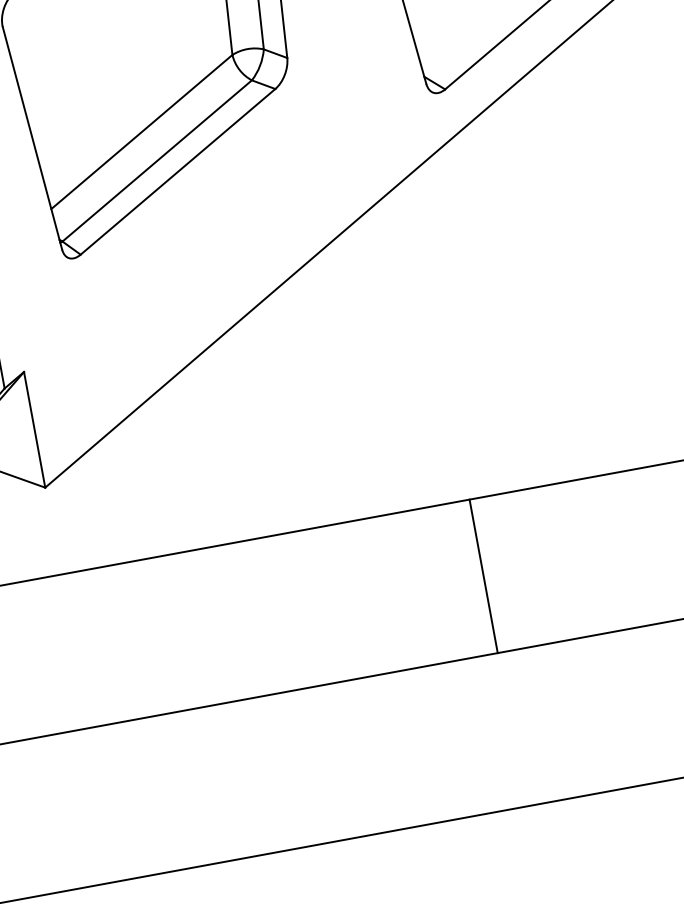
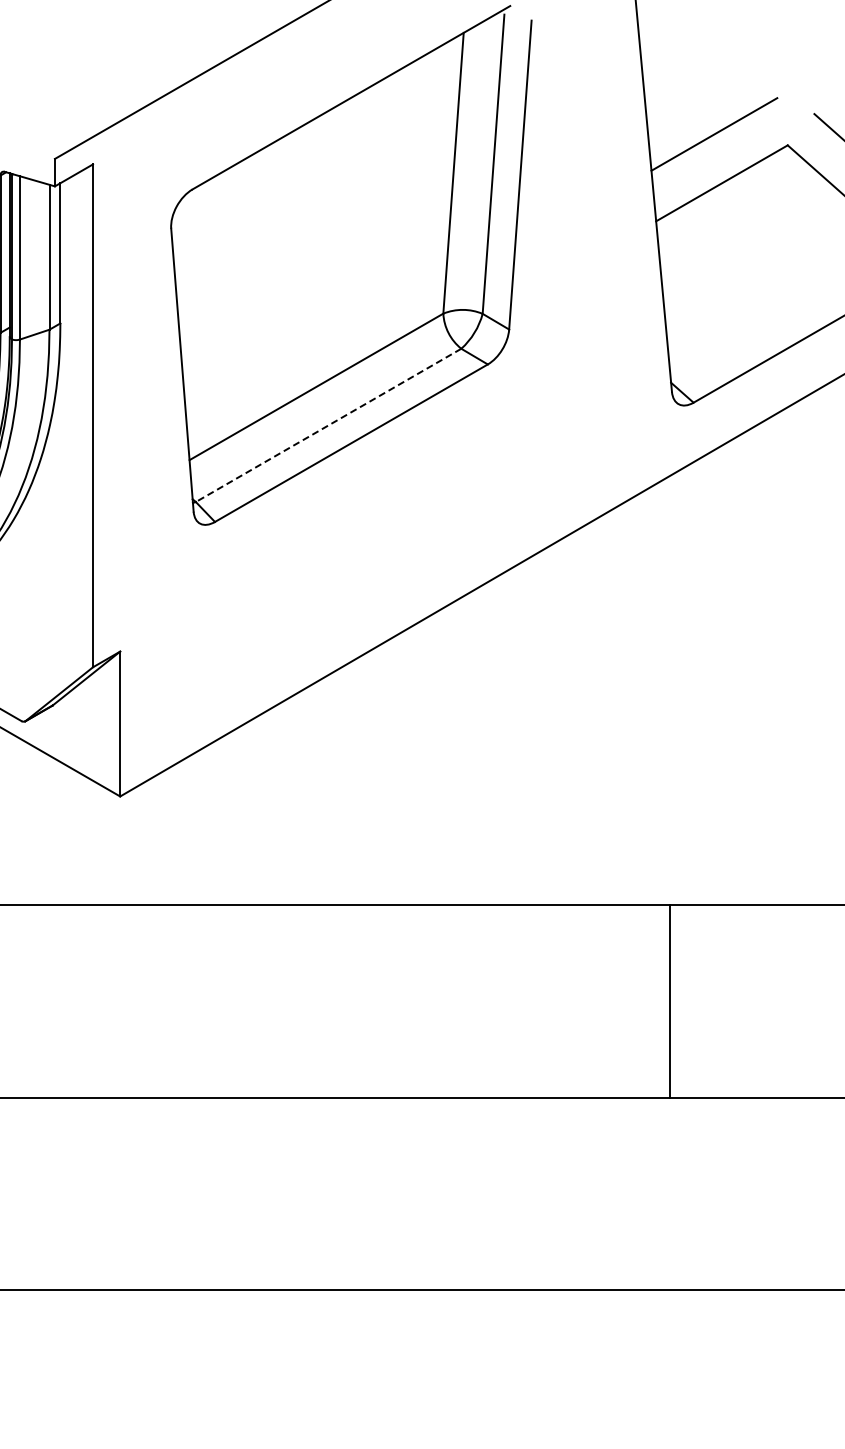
line: (157, 161) -> (328, 425), solid -> dashed
line: (483, 576) -> (669, 1001), moved

